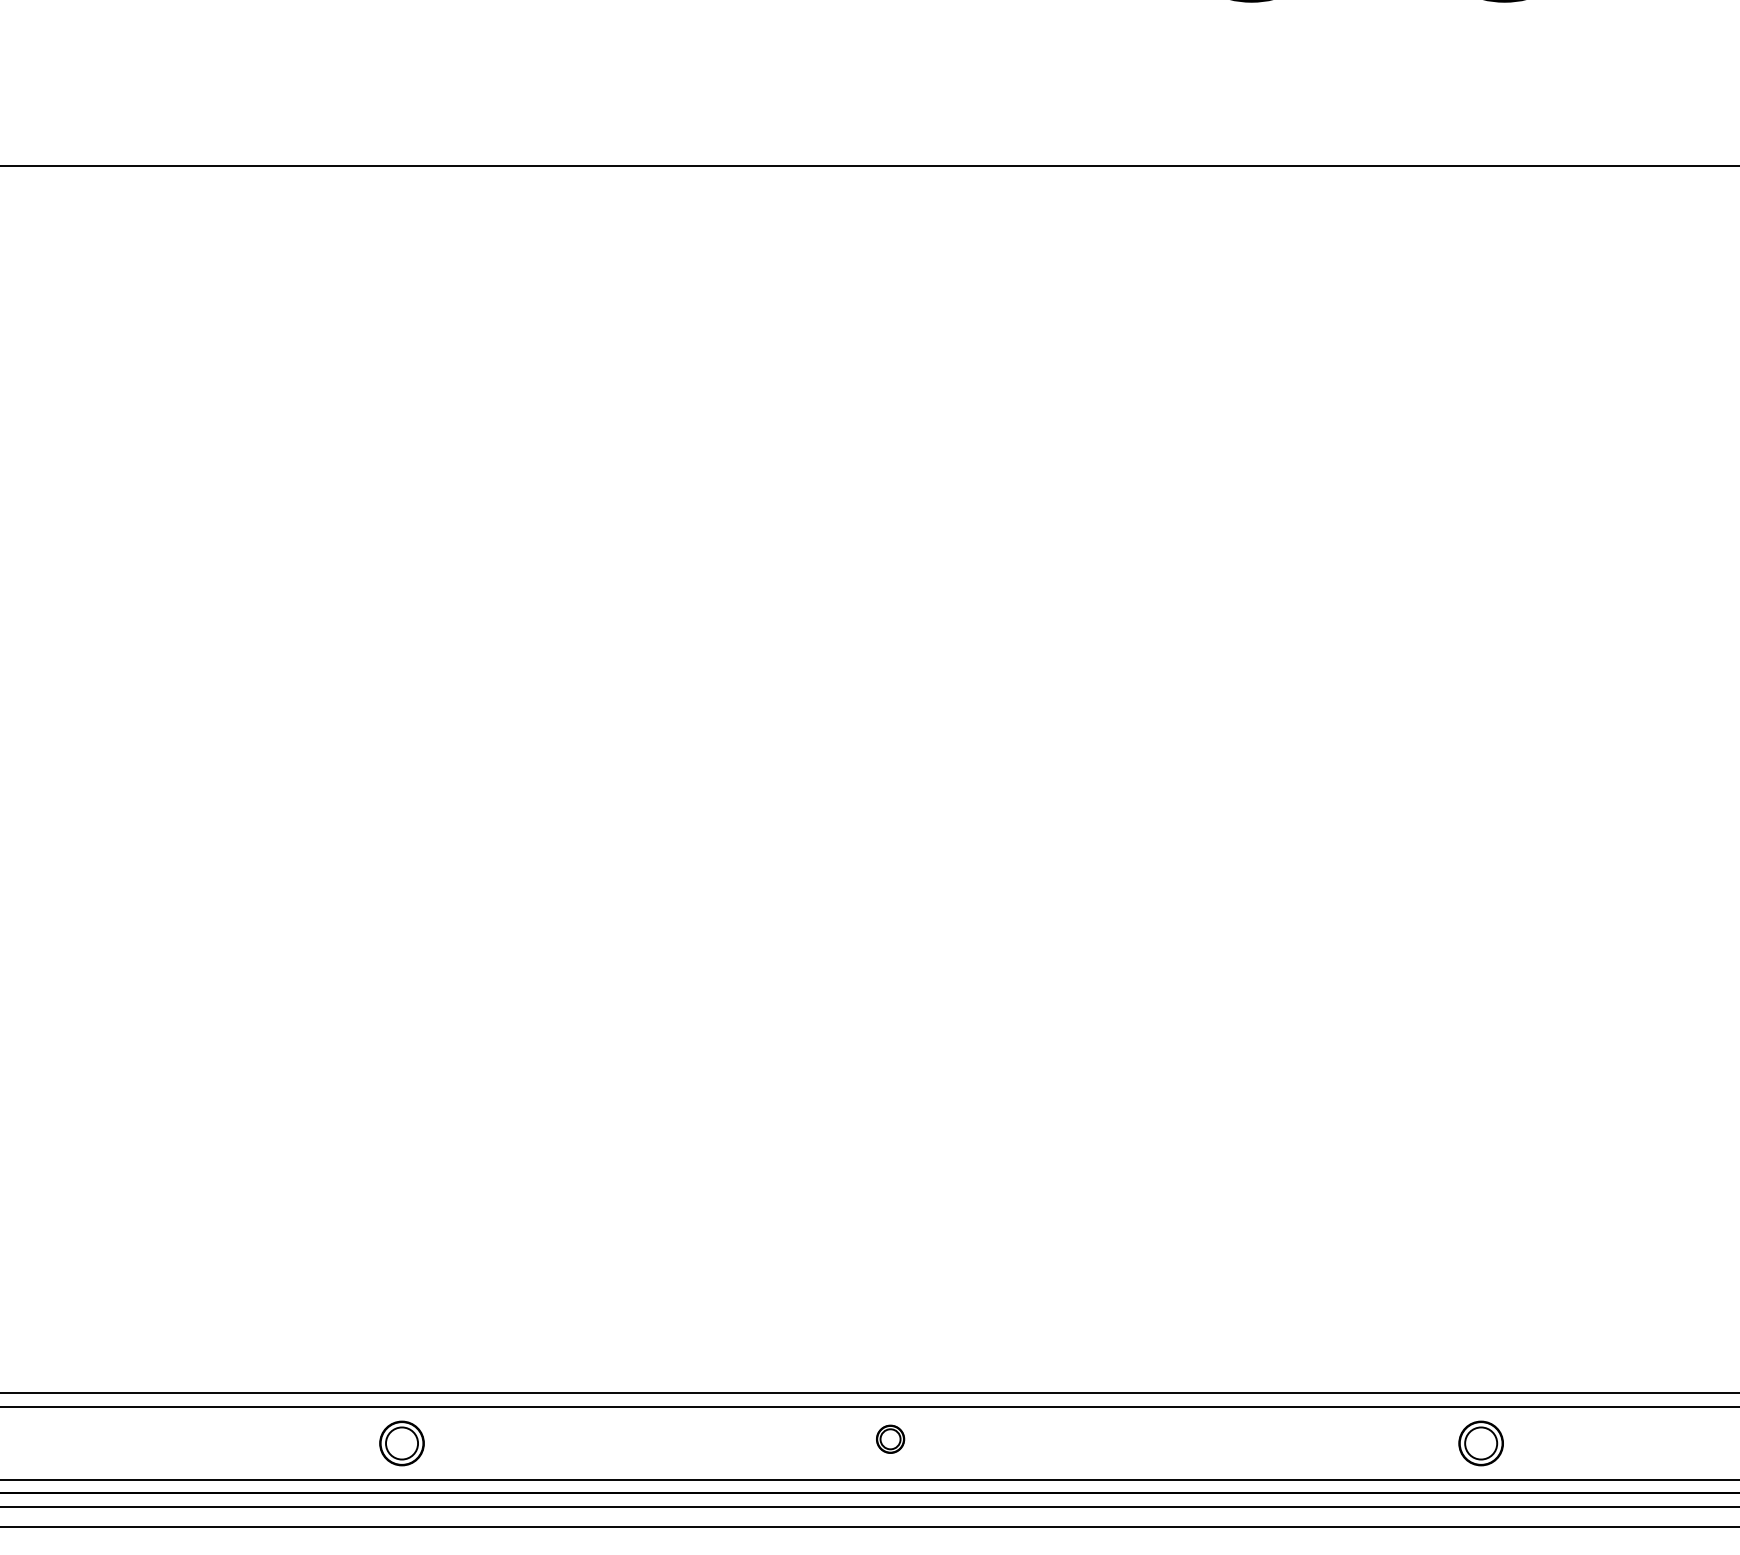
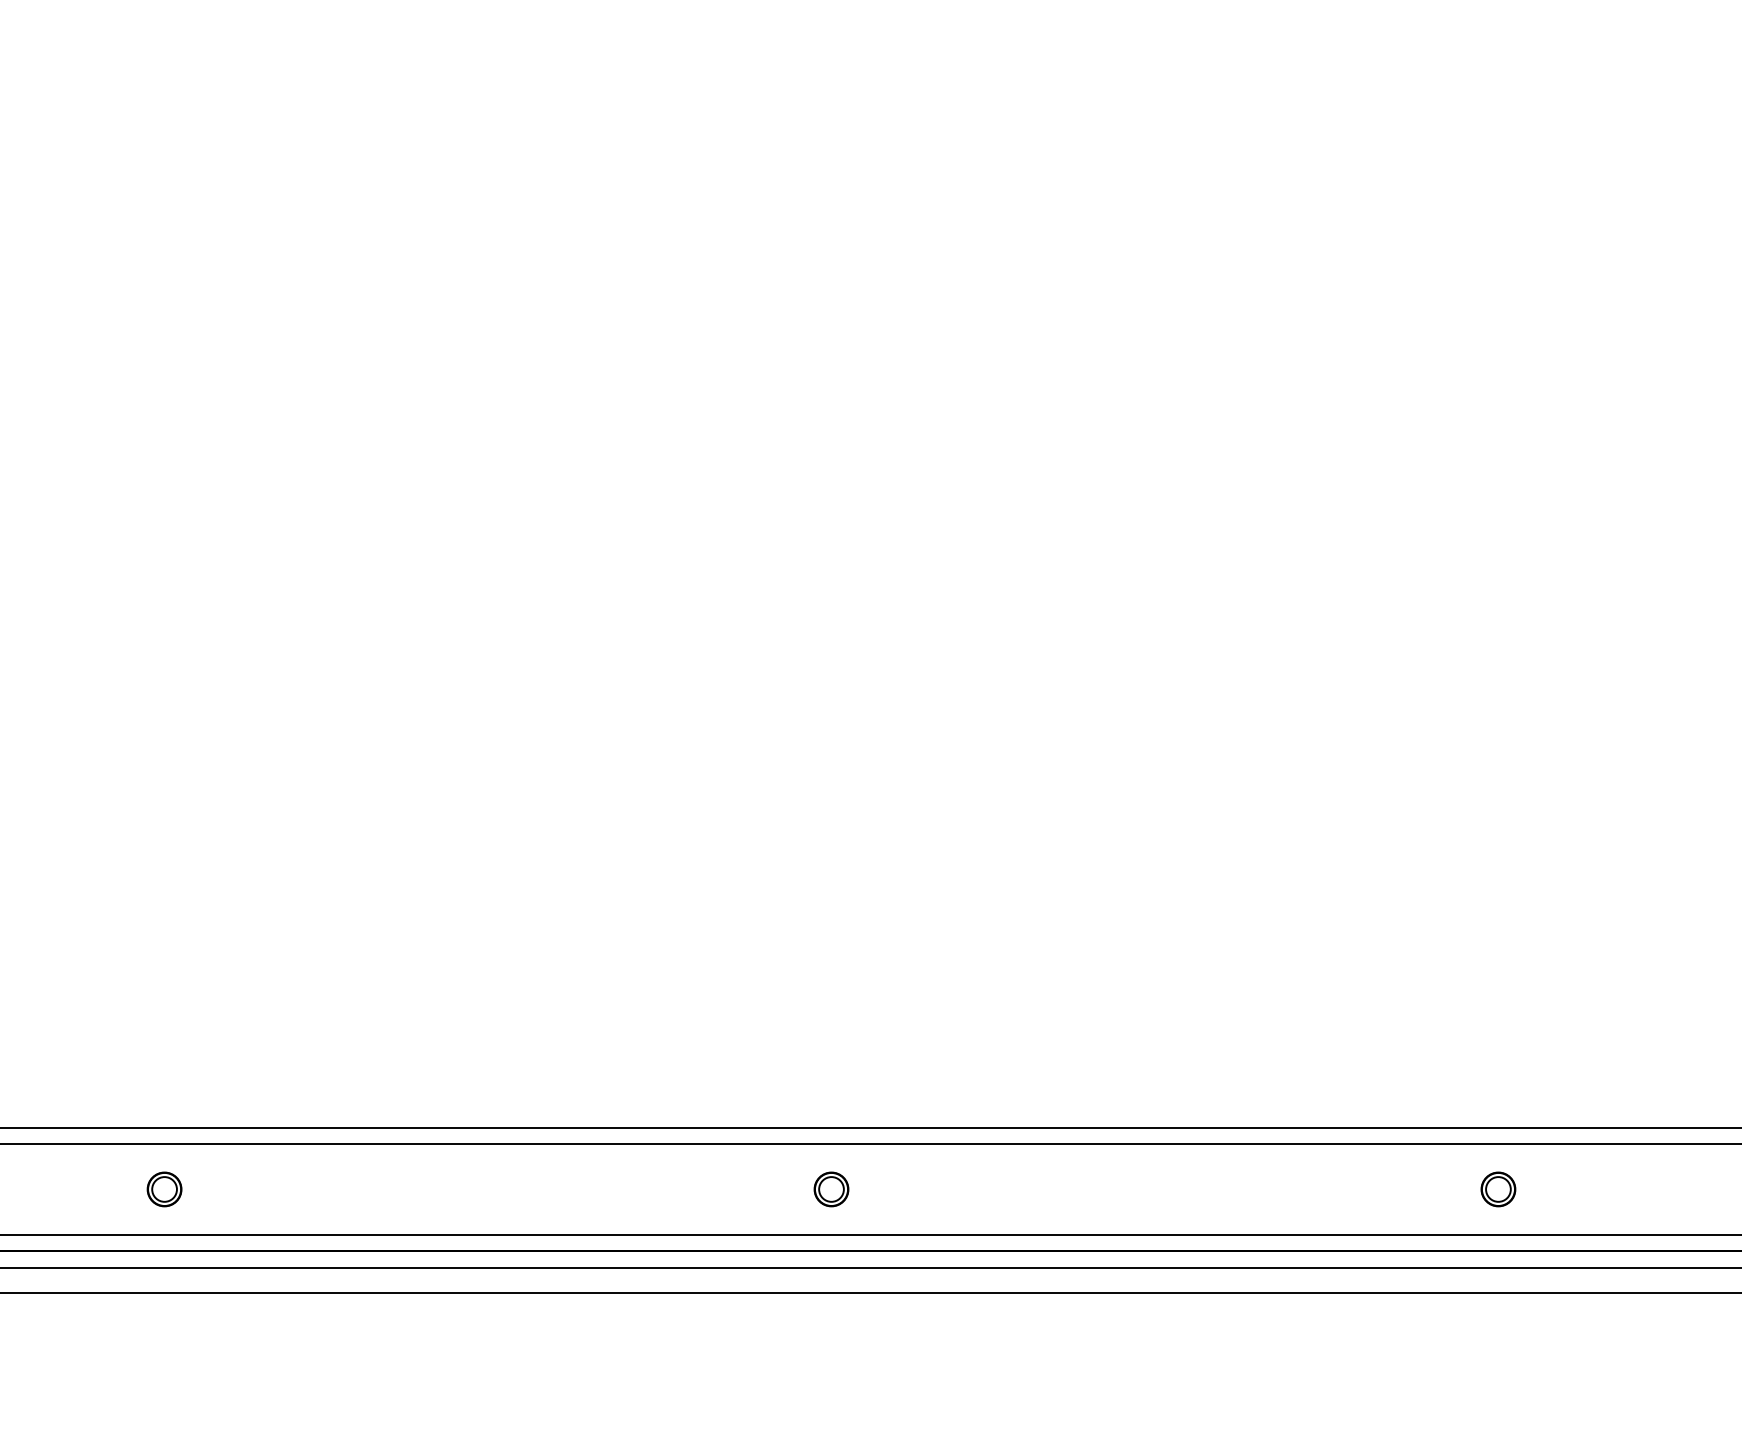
part: (890, 1438) -> (831, 1188), moved
part: (401, 1442) -> (163, 1188), size x0.62
part: (1480, 1442) -> (1497, 1188), size x0.62

